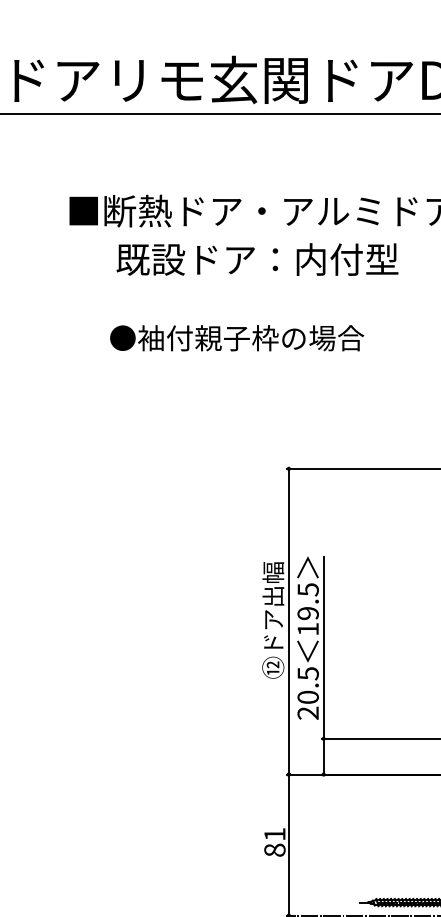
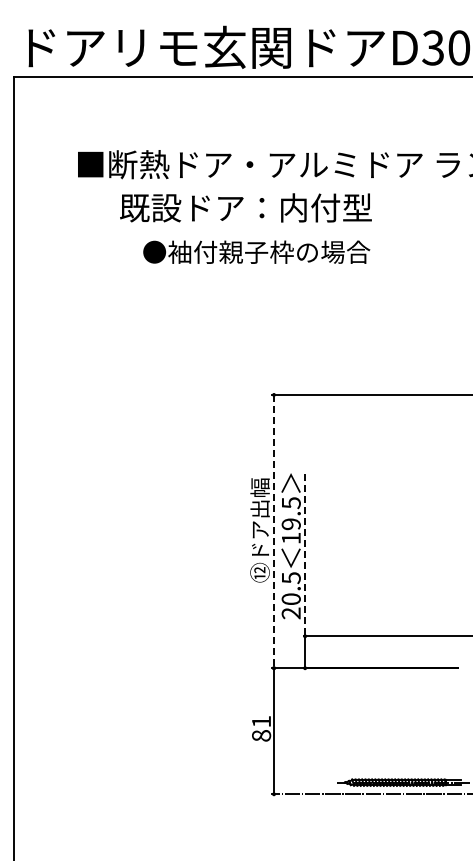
text: (236, 337) -> (256, 251), moved
line: (289, 621) -> (274, 531), solid -> dashed
line: (324, 648) -> (305, 555), solid -> dashed

